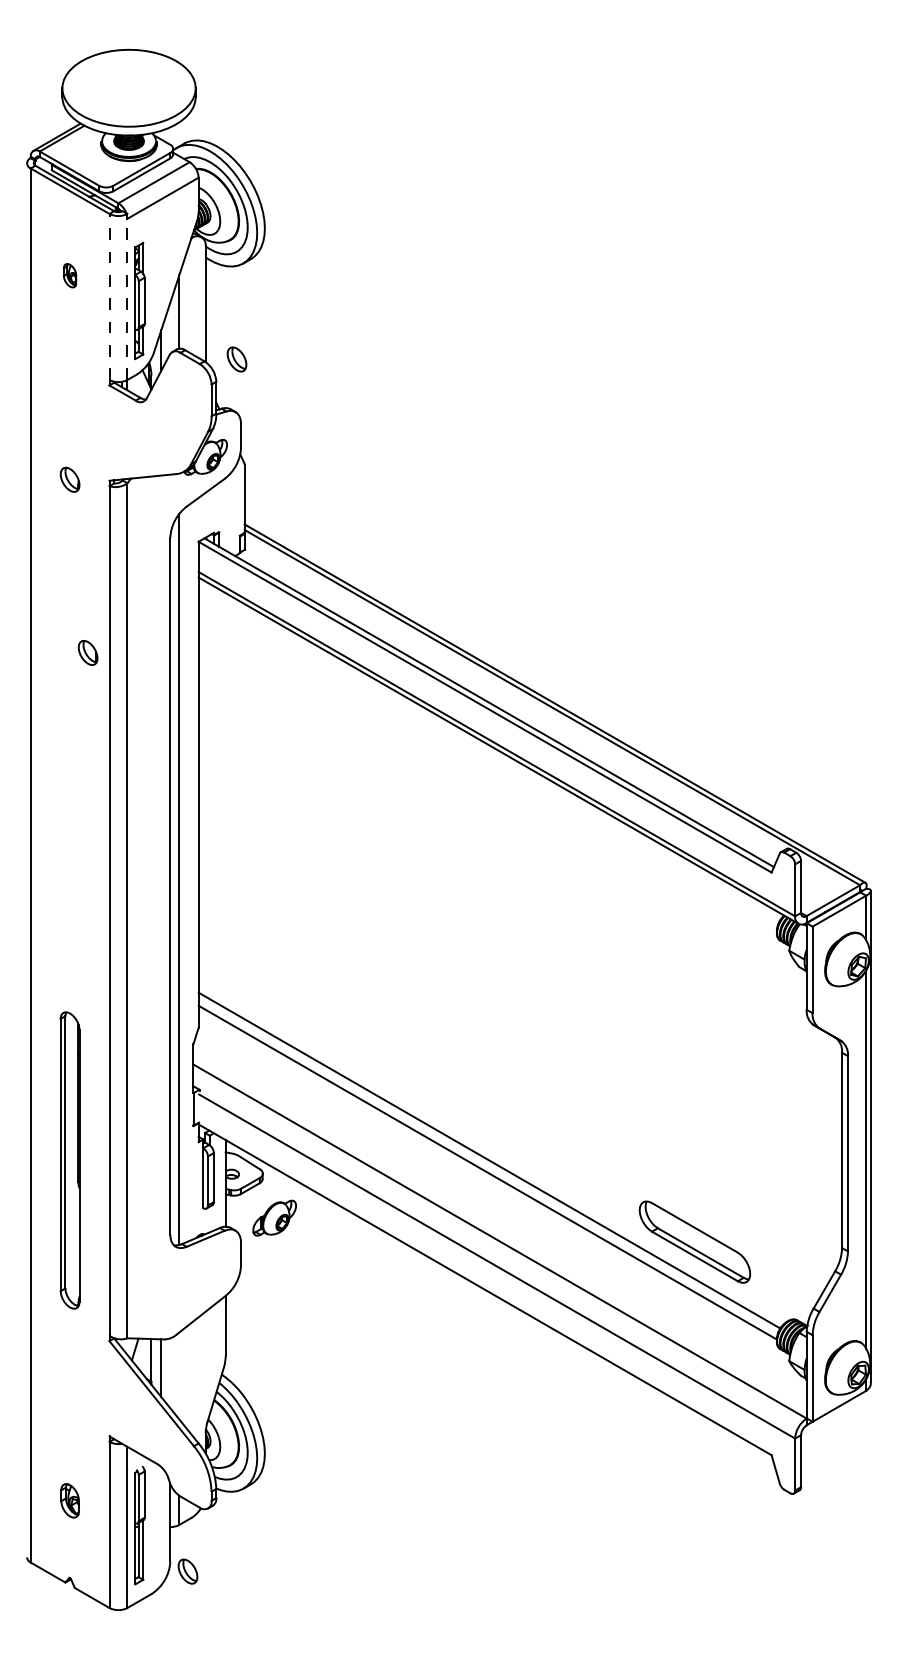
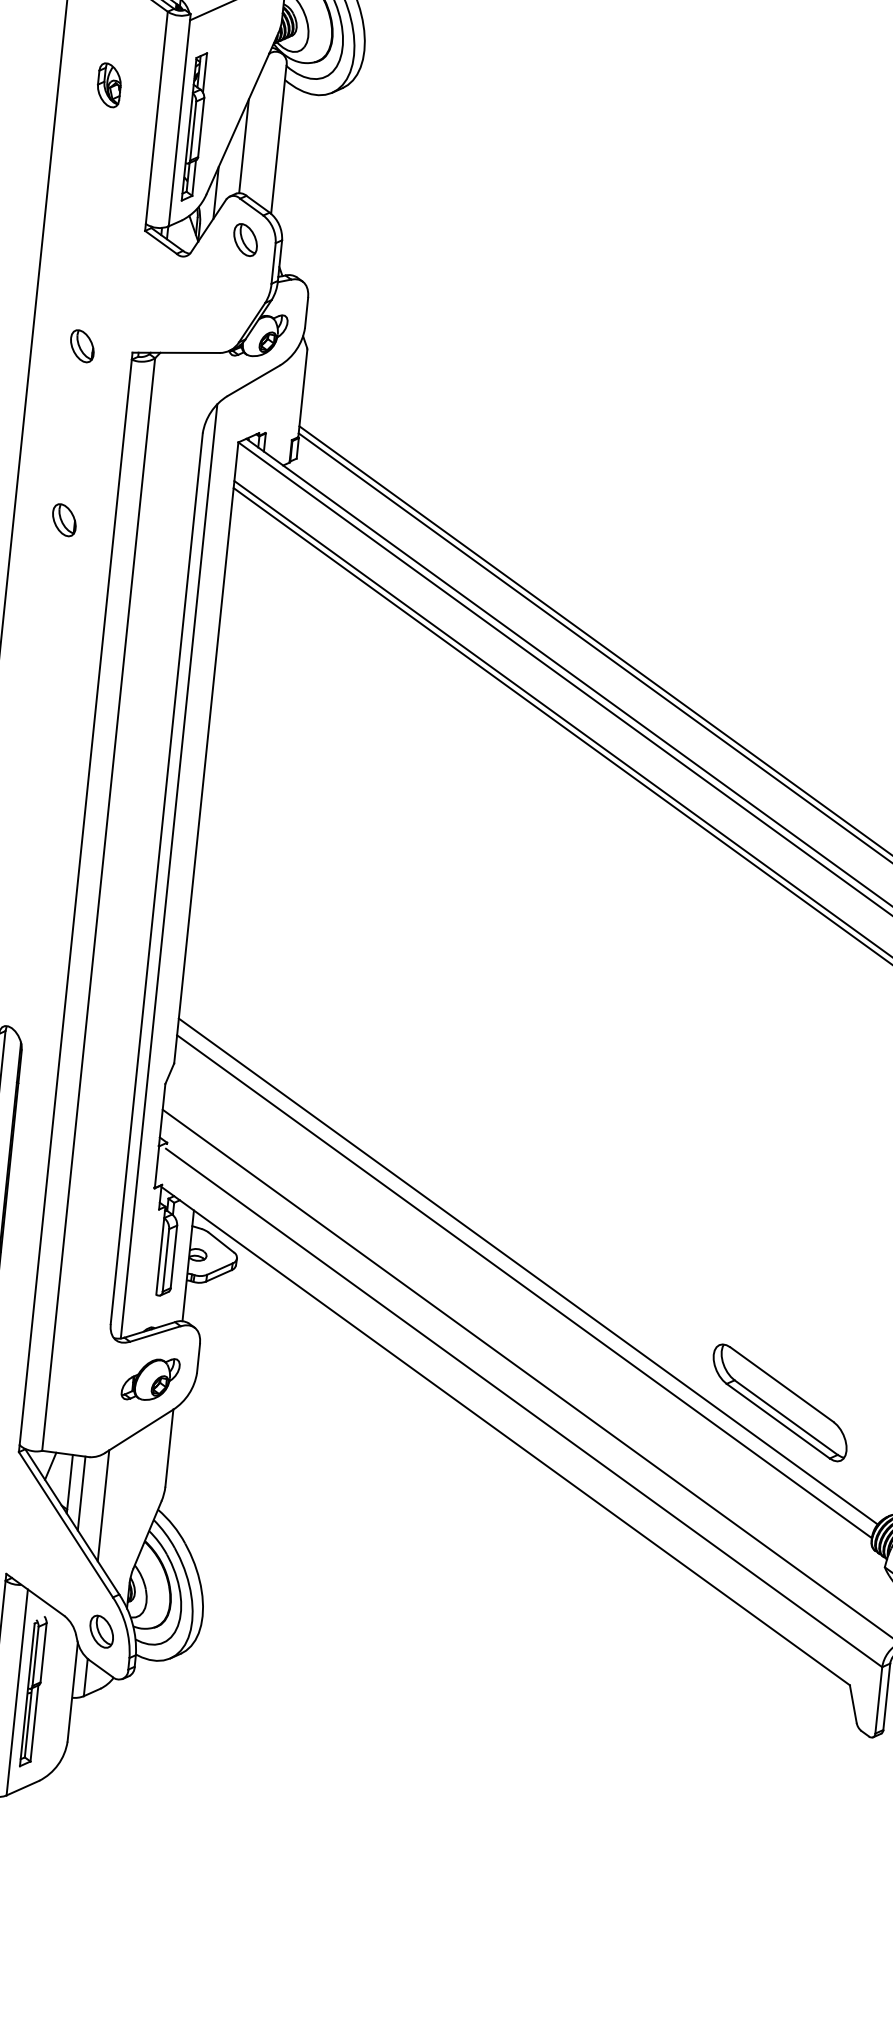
part: (69, 275) -> (108, 85), size x1.43
line: (109, 296) -> (156, 117), dashed -> solid
line: (127, 299) -> (179, 123), dashed -> solid
part: (236, 359) -> (244, 239), moved
part: (87, 652) -> (63, 519), moved
part: (274, 1217) -> (150, 1378), moved
line: (179, 1375) -> (103, 1505), added
part: (187, 1571) -> (101, 1631), moved

